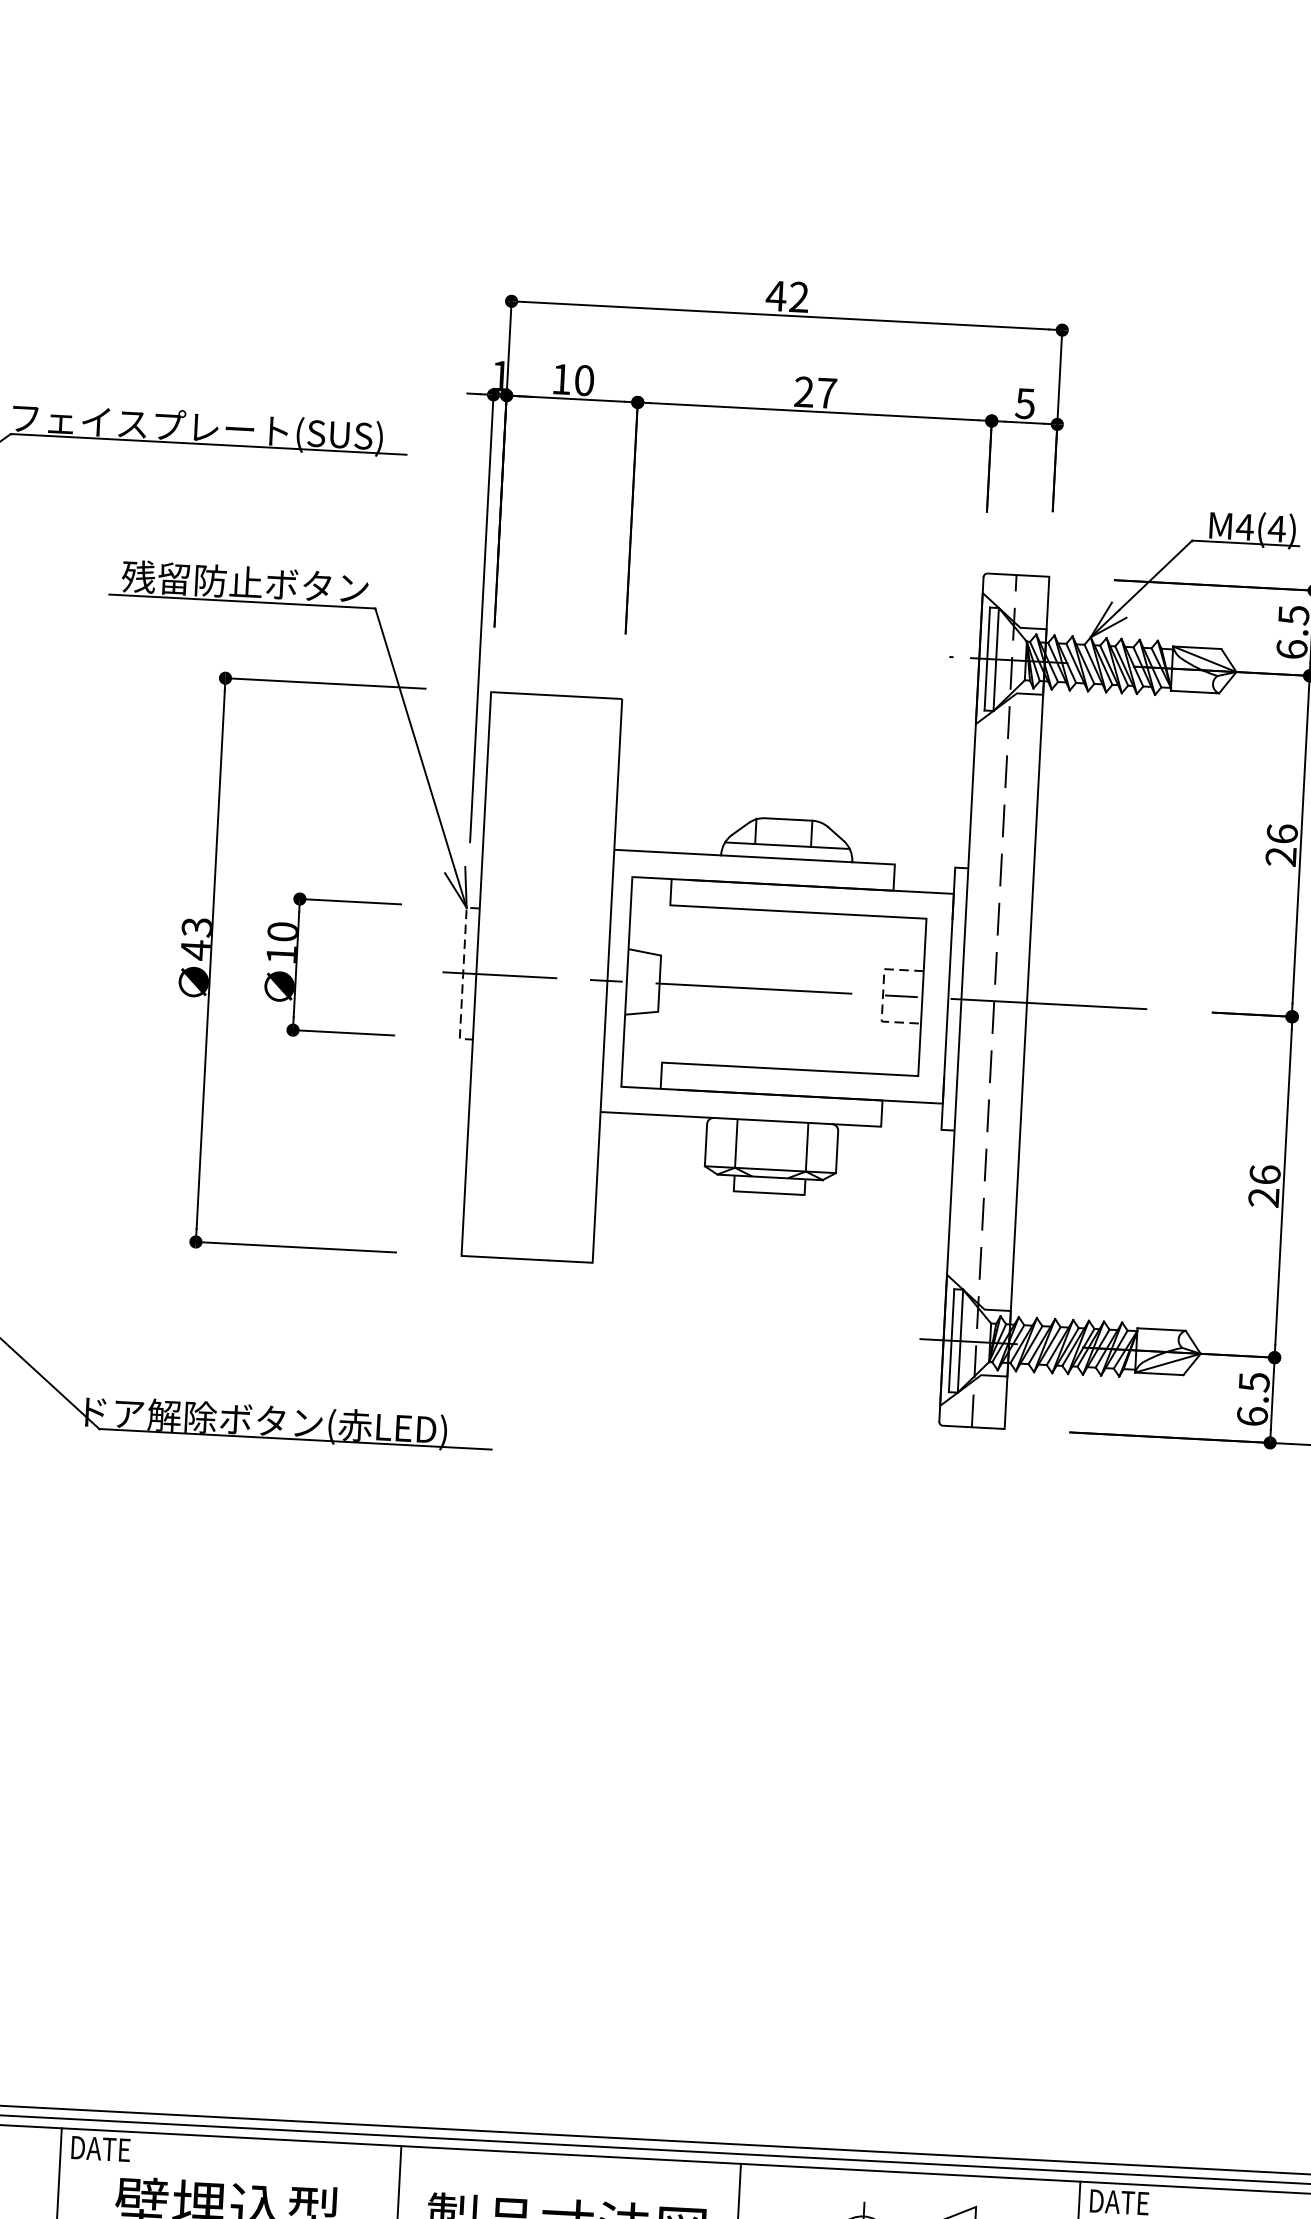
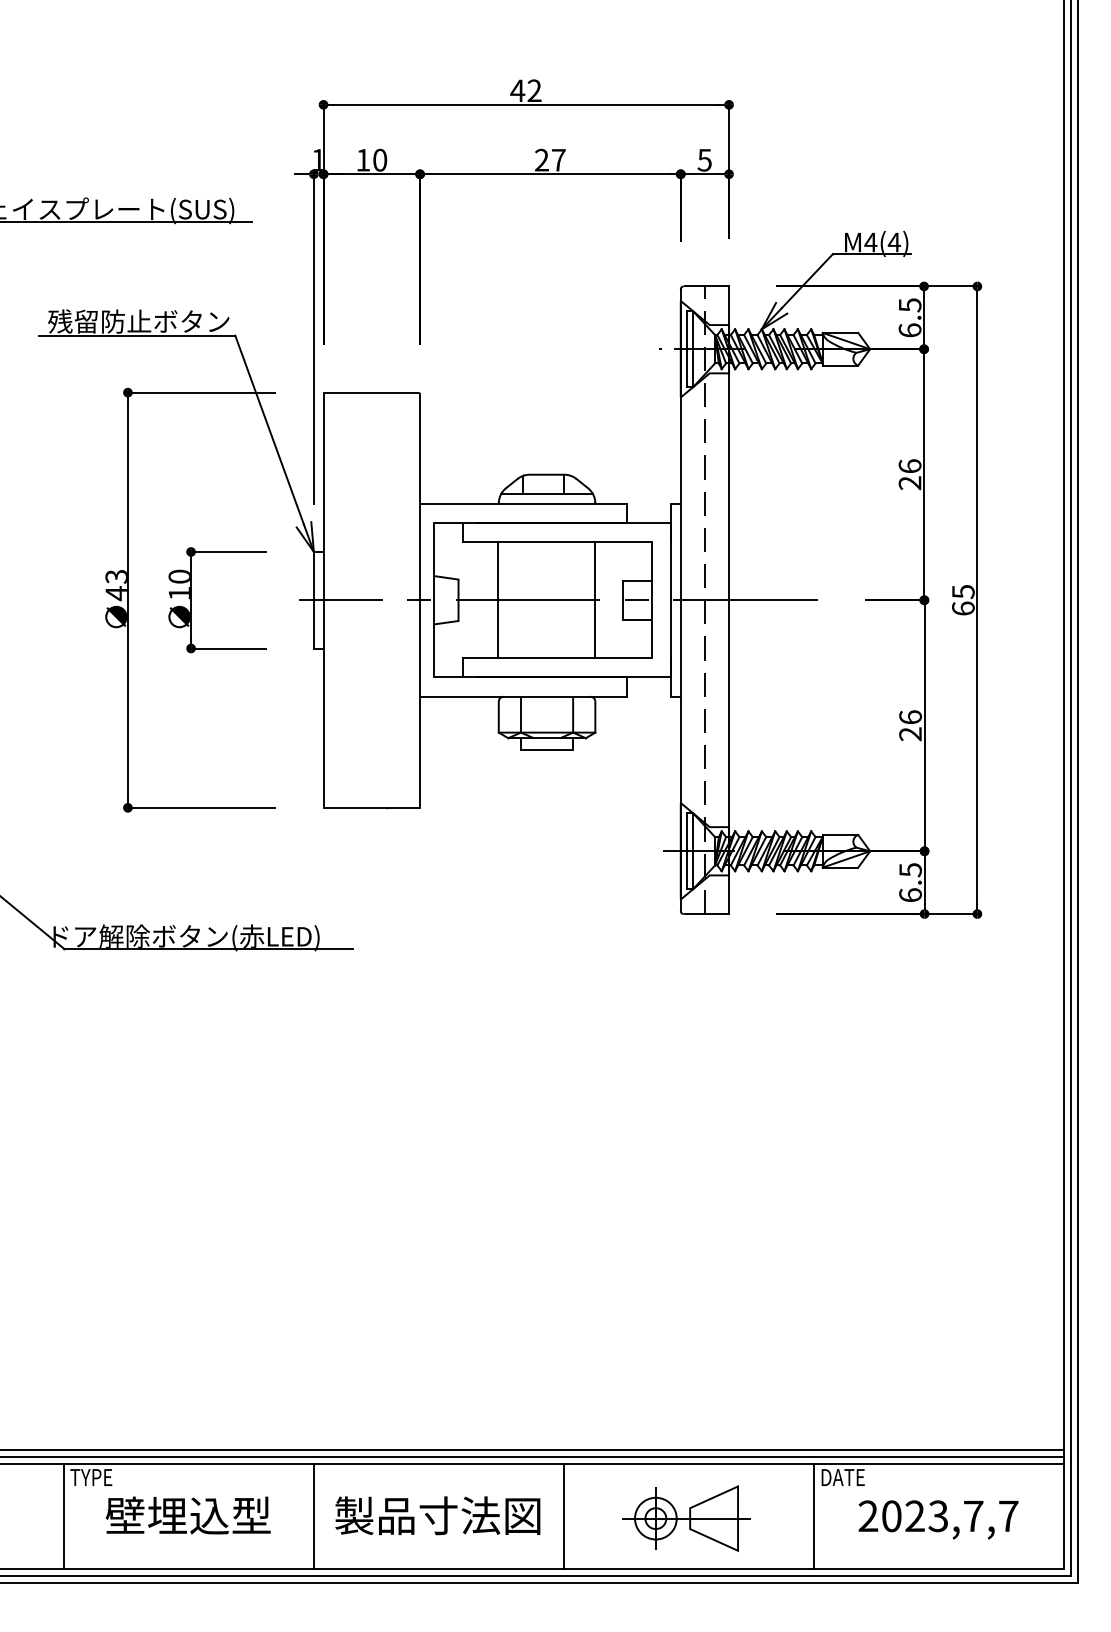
line: (462, 973) -> (313, 600), dashed -> solid
line: (713, 986) -> (498, 600), added
line: (845, 993) -> (595, 600), added
line: (883, 995) -> (623, 600), dashed -> solid
text: (100, 2148) -> (92, 1477), DATE -> TYPE

